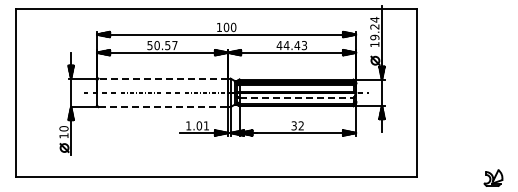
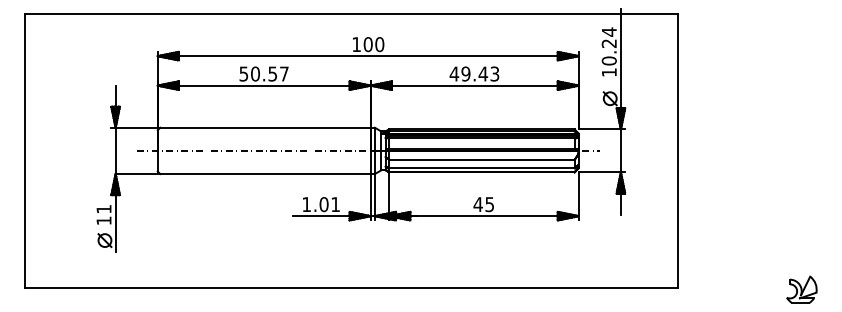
text: (374, 37) -> (608, 60), 19.24 -> 10.24
text: (286, 45) -> (465, 73), 44.43 -> 49.43
line: (163, 78) -> (265, 127), dashed -> solid
line: (296, 98) -> (481, 160), dashed -> solid
line: (163, 107) -> (265, 174), dashed -> solid
text: (297, 125) -> (483, 203), 32 -> 45
text: (63, 128) -> (103, 208), 10 -> 11

